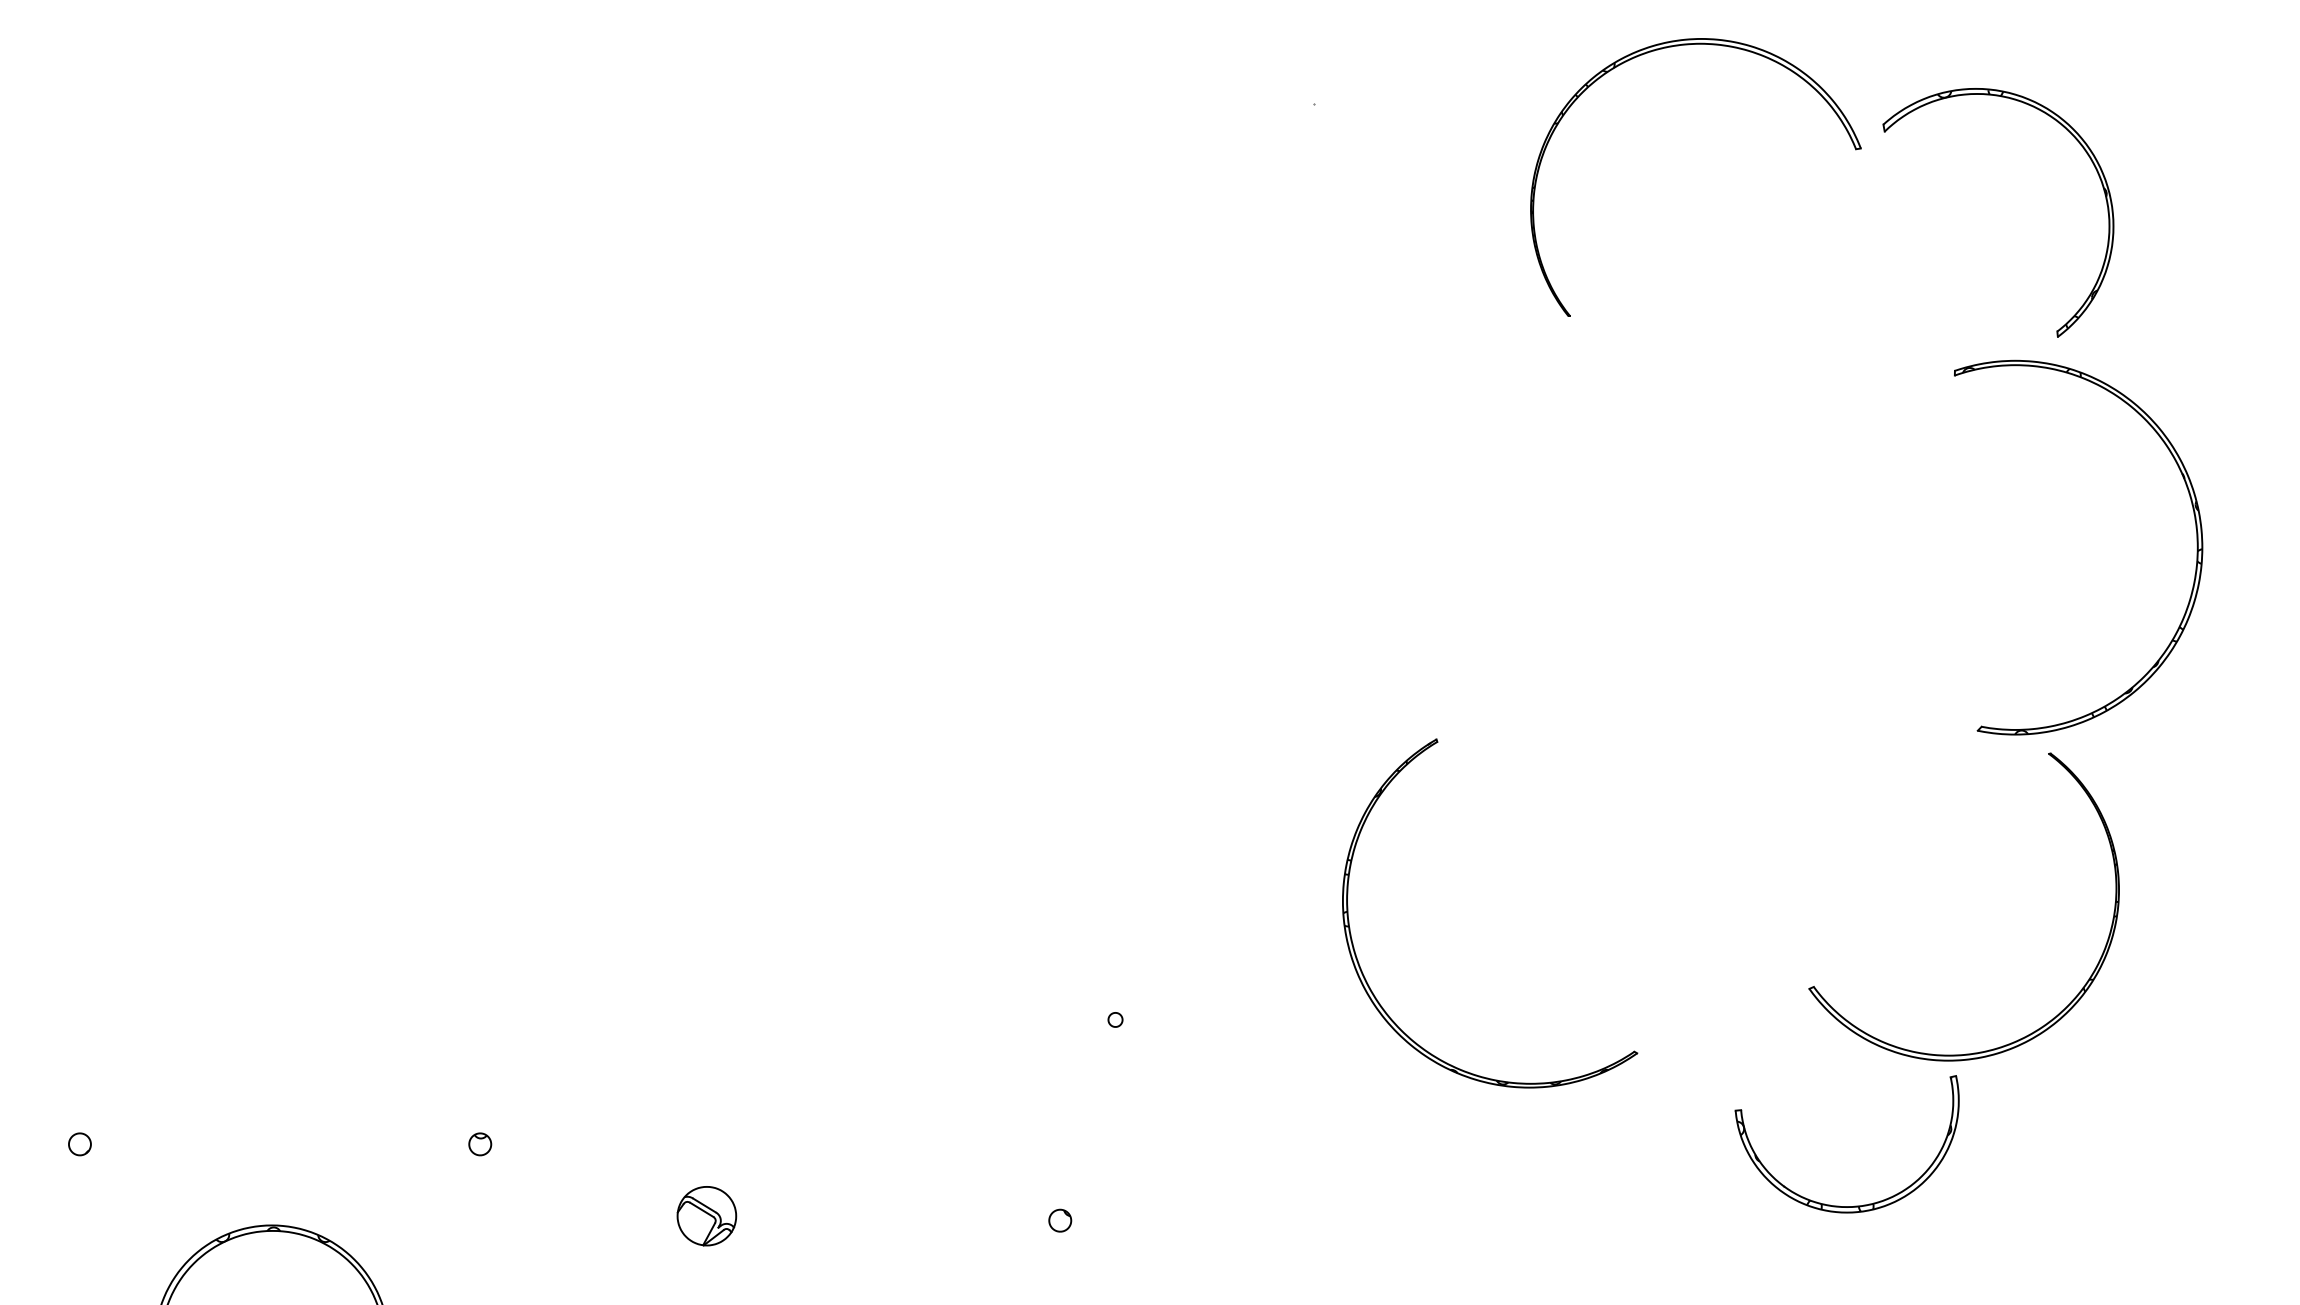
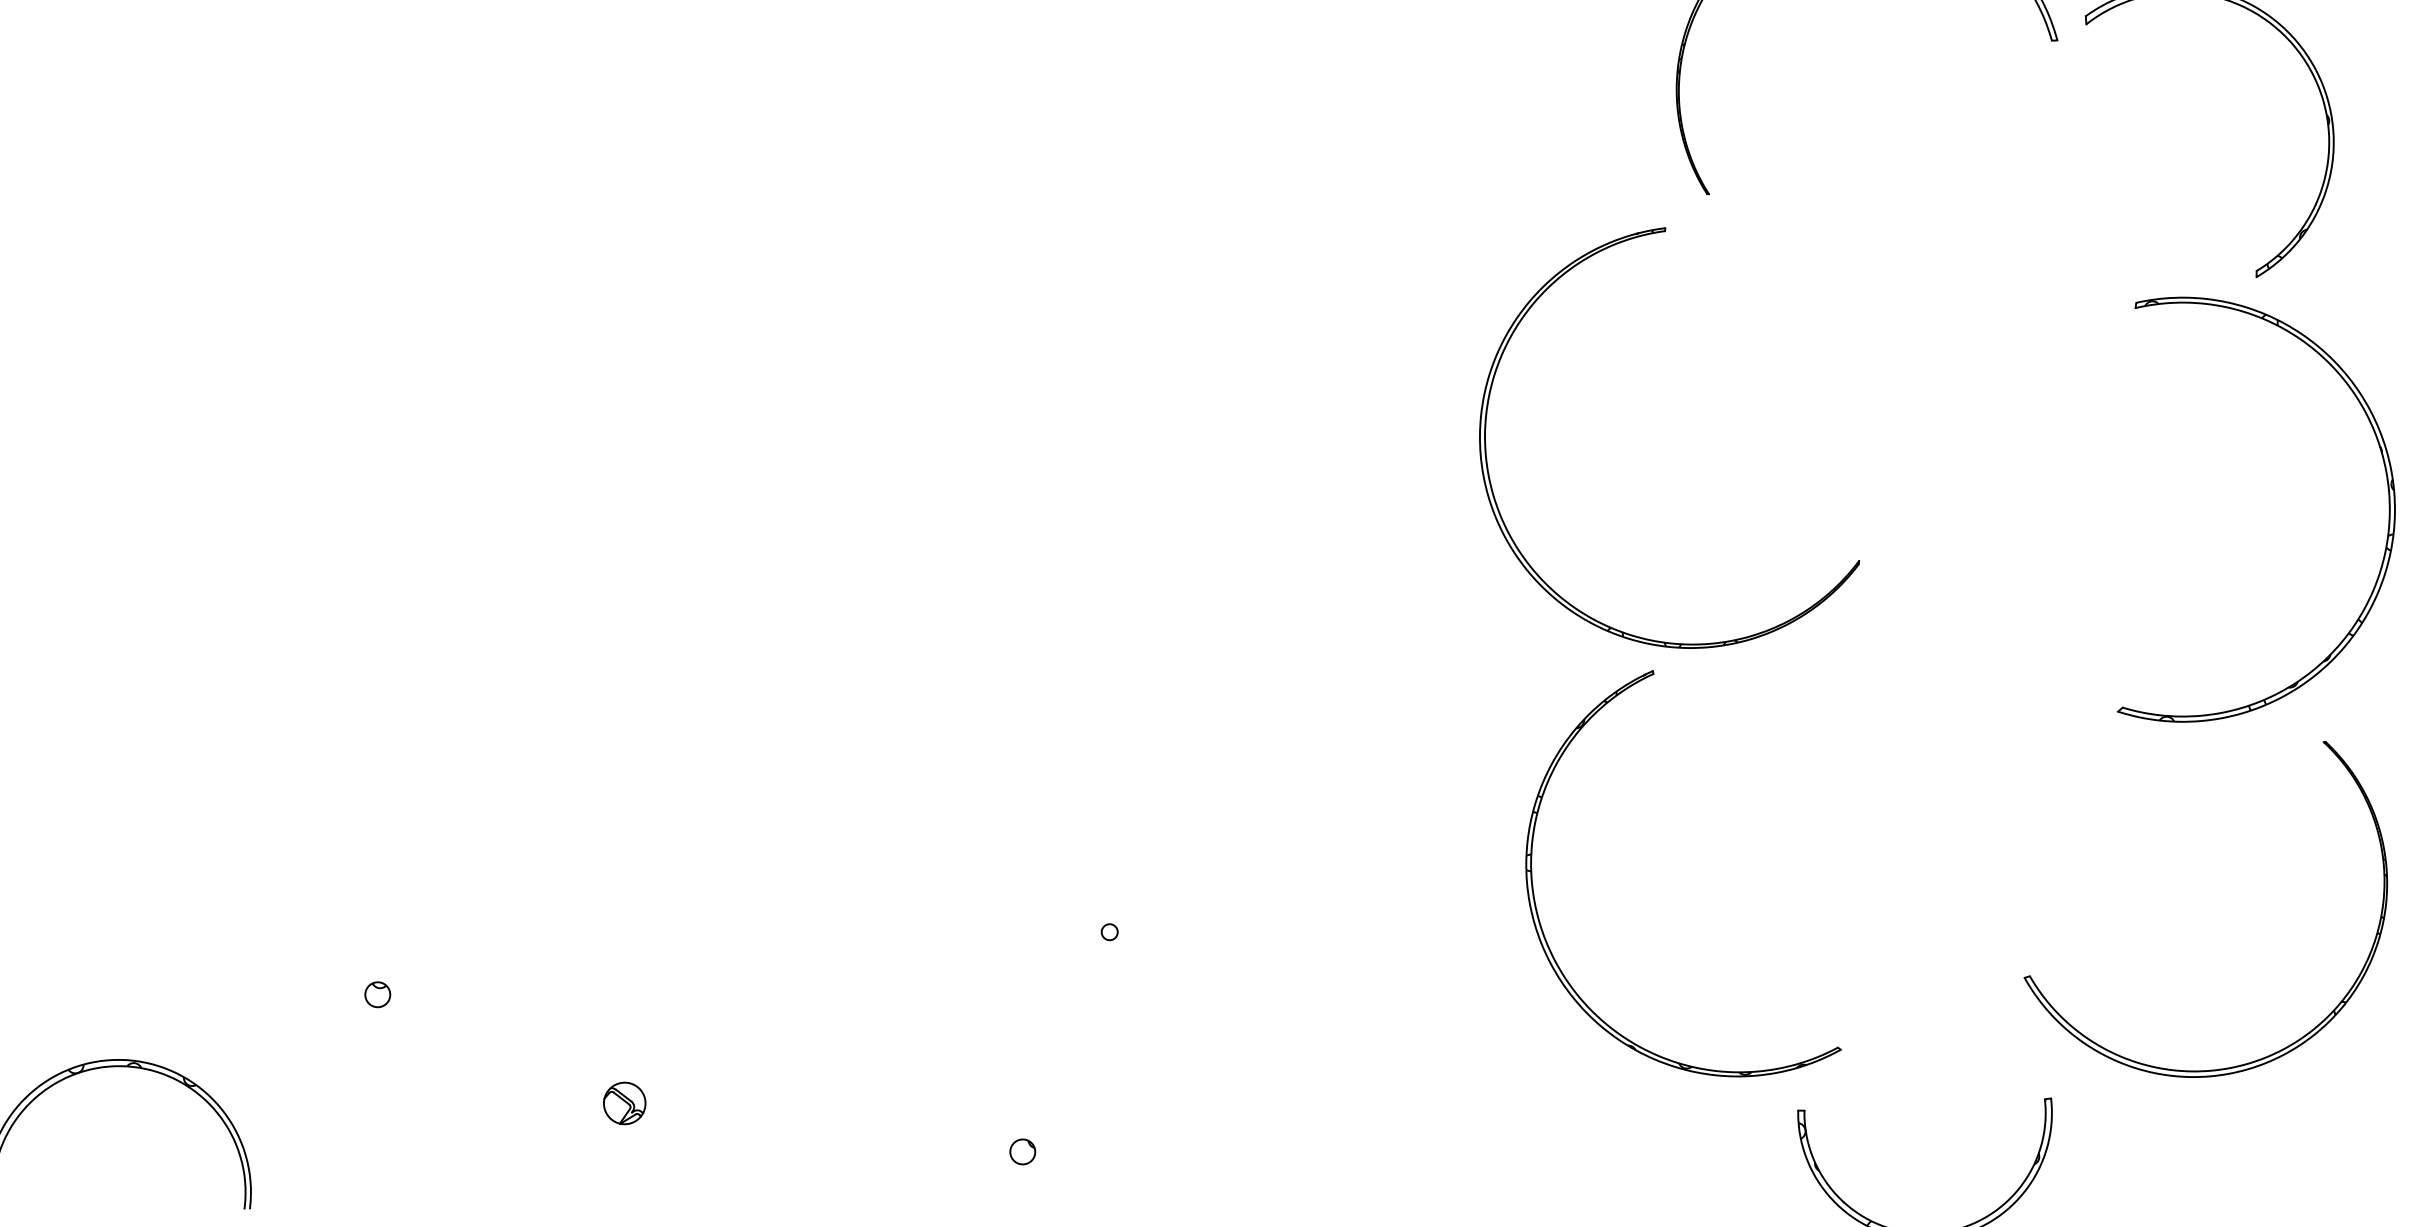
part: (1398, 550) -> (1486, 437), added
part: (1355, 950) -> (1535, 899), moved
part: (2049, 1020) -> (2291, 1042), moved
part: (706, 1215) -> (624, 1102), size x0.62

